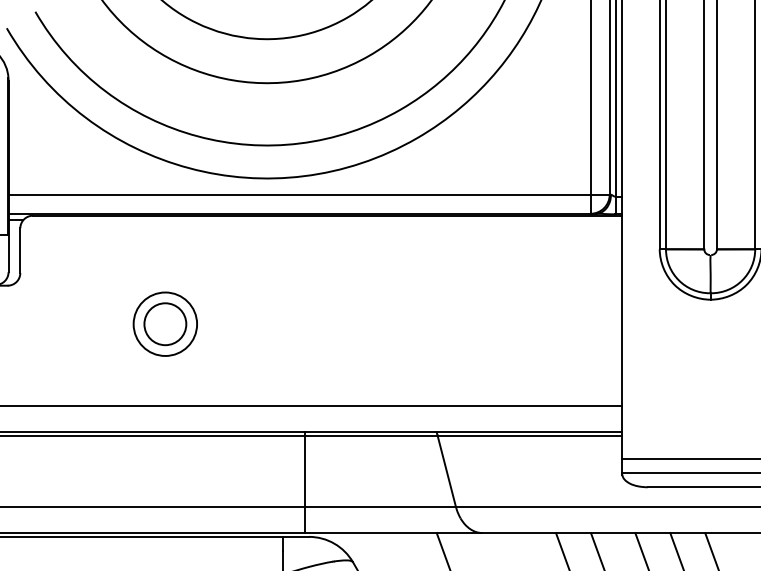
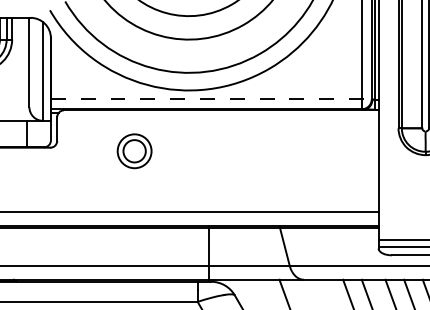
line: (309, 195) -> (211, 99), solid -> dashed
part: (165, 324) -> (134, 151), moved

